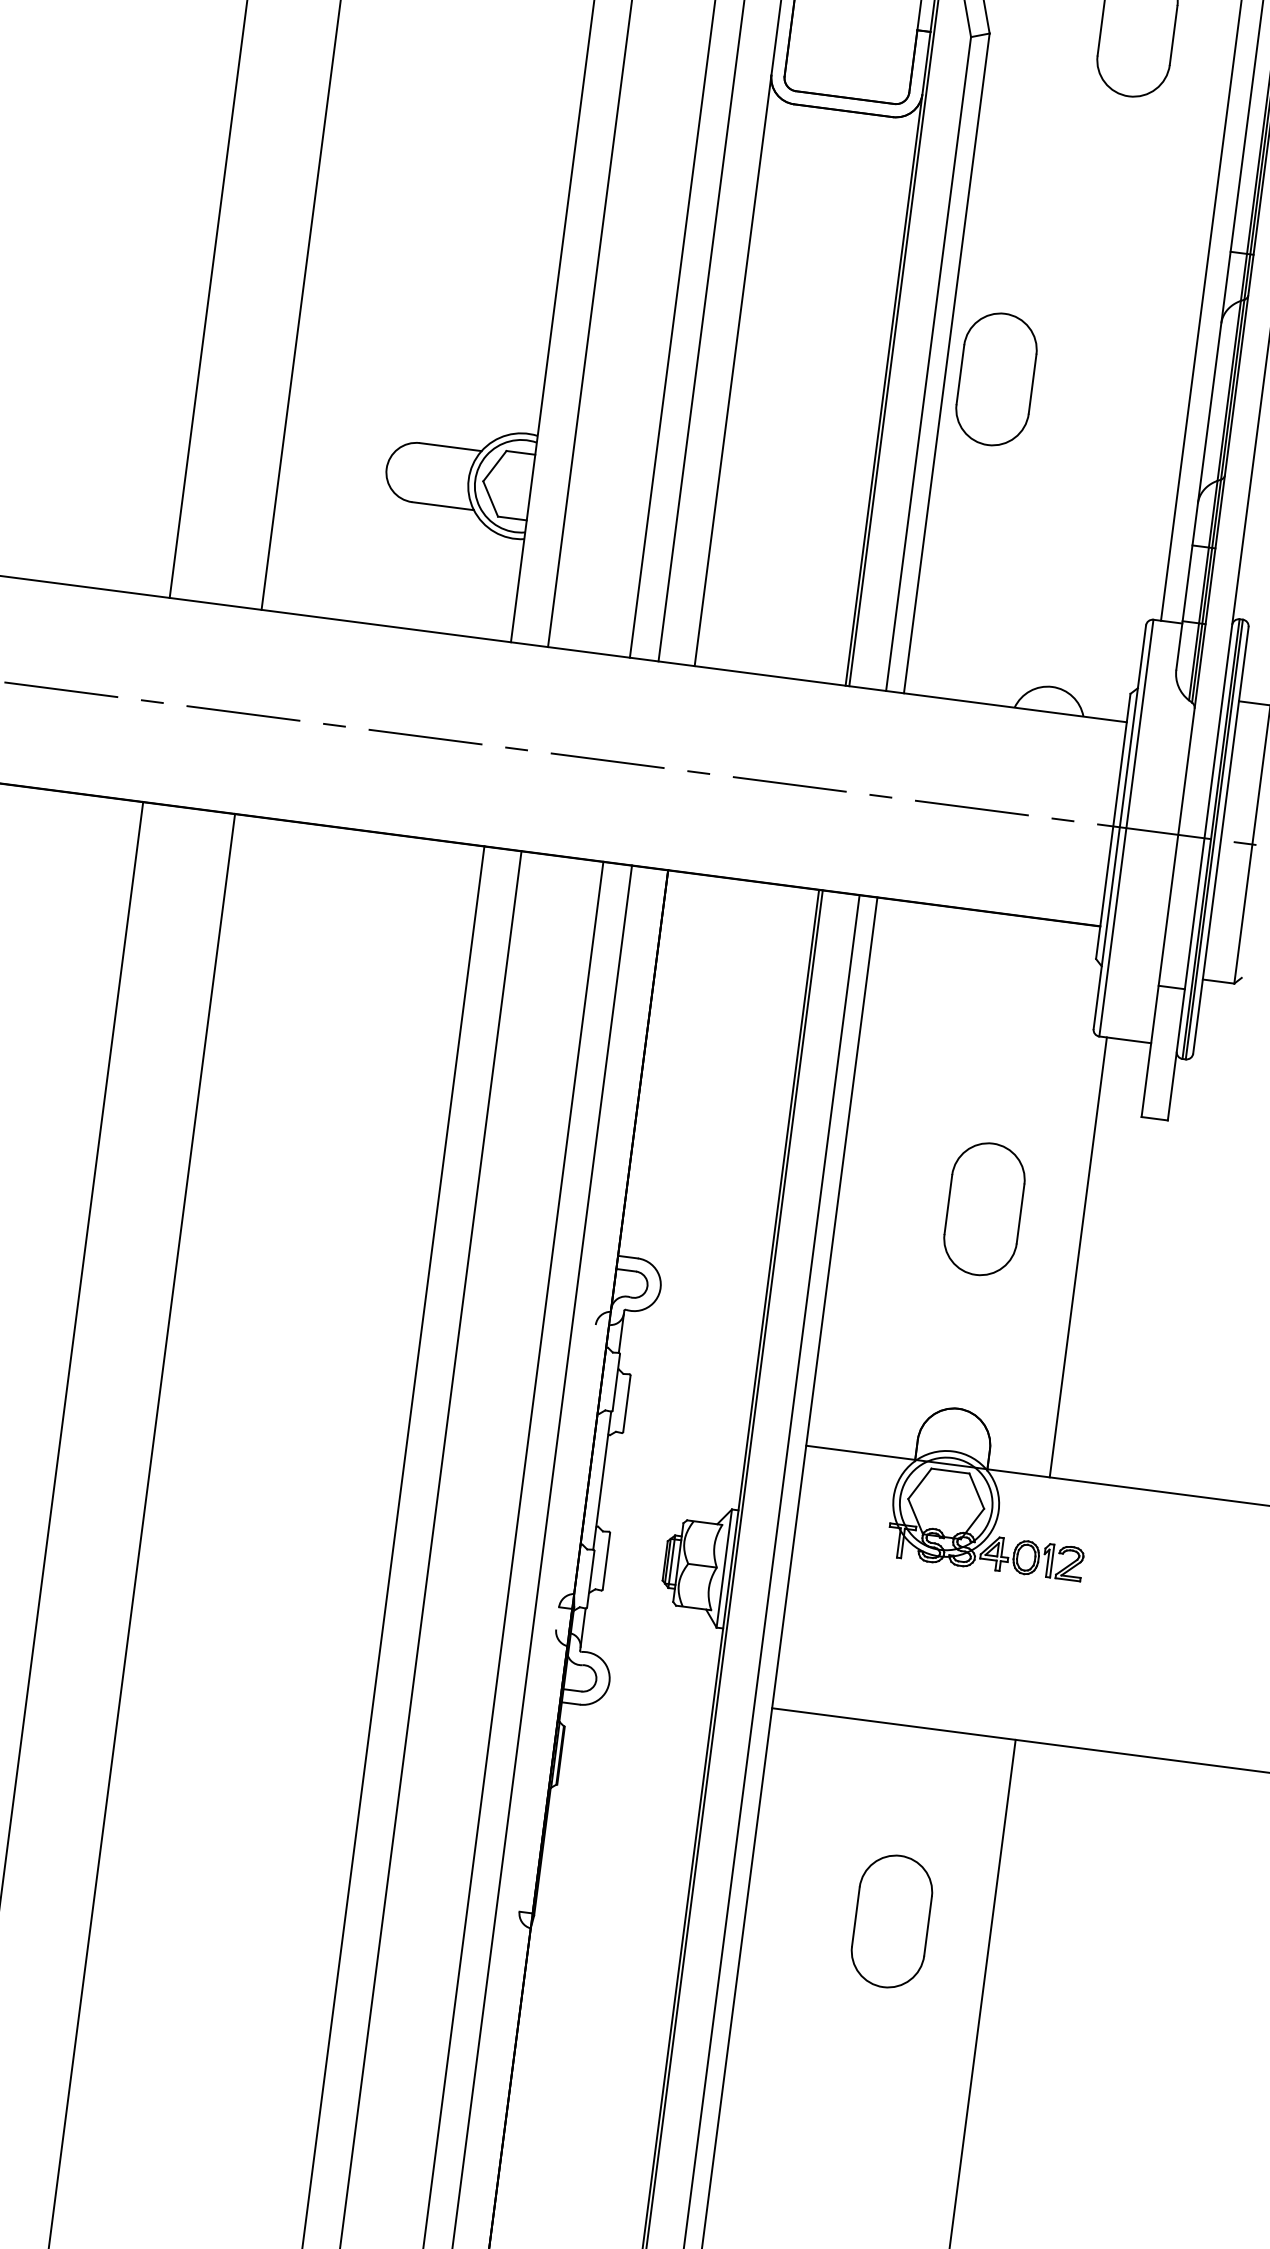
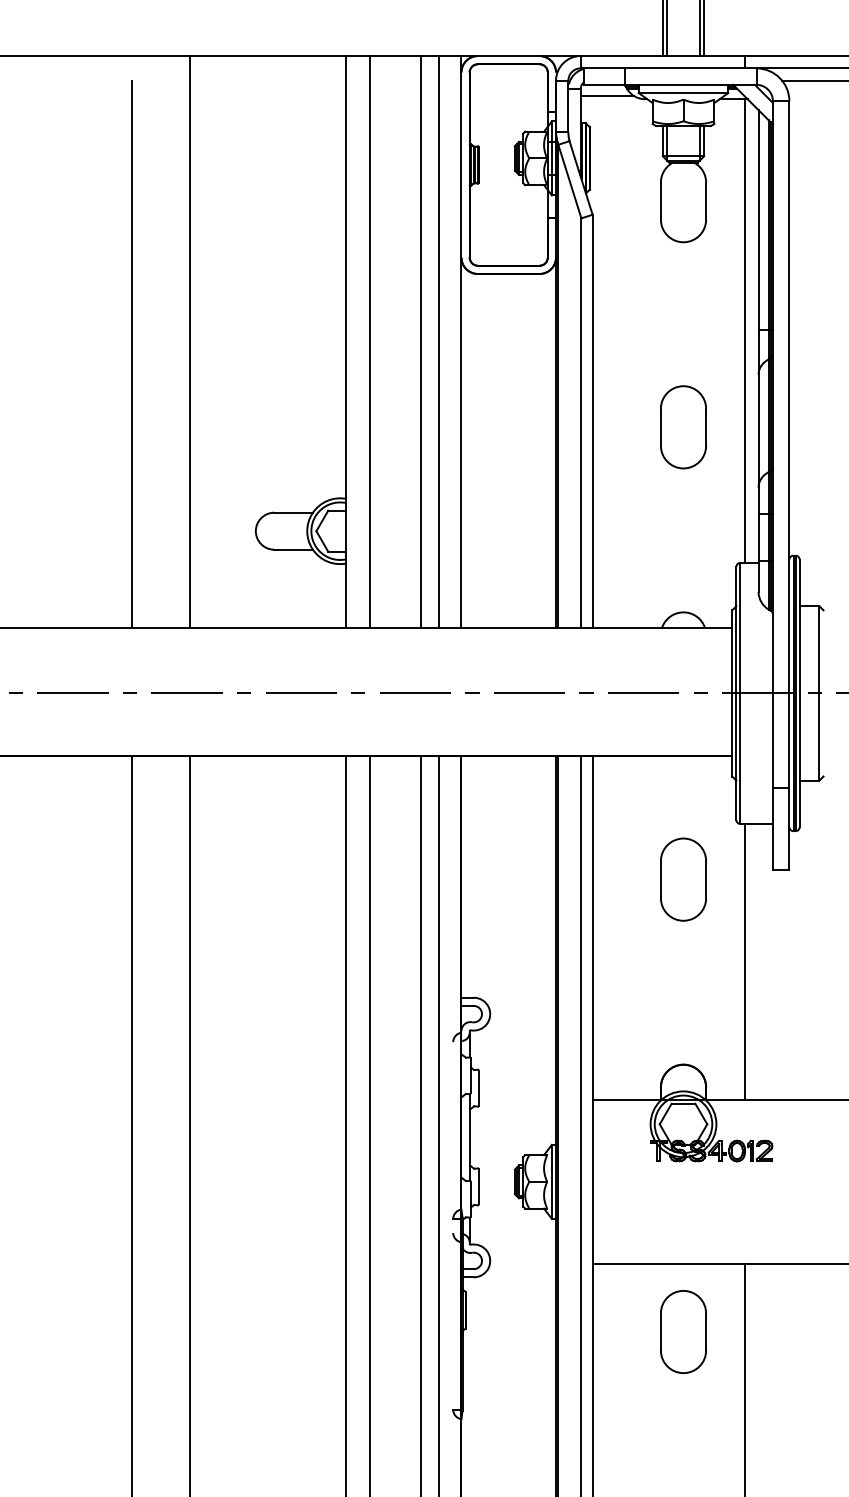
part: (996, 379) -> (683, 427), moved
part: (984, 1208) -> (683, 879), moved
part: (892, 1920) -> (683, 1331), moved

